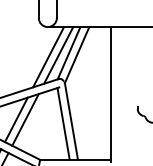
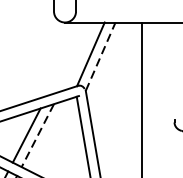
line: (58, 55) -> (78, 57), removed
line: (77, 55) -> (101, 57), solid -> dashed
line: (48, 57) -> (65, 59), removed
line: (25, 120) -> (37, 136), solid -> dashed

